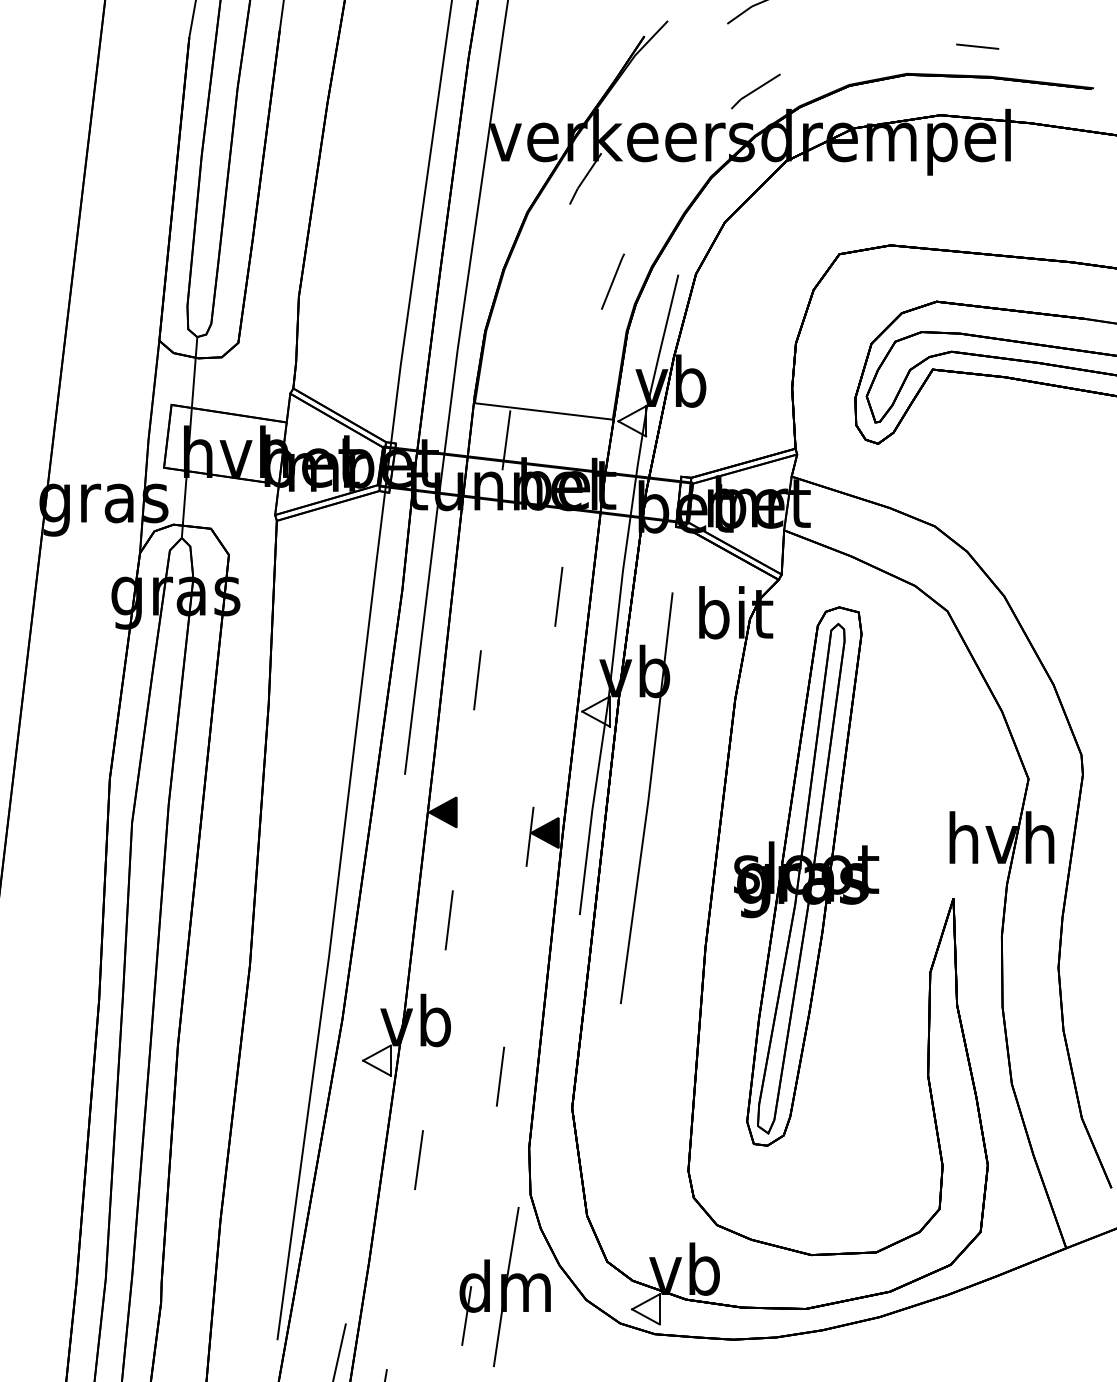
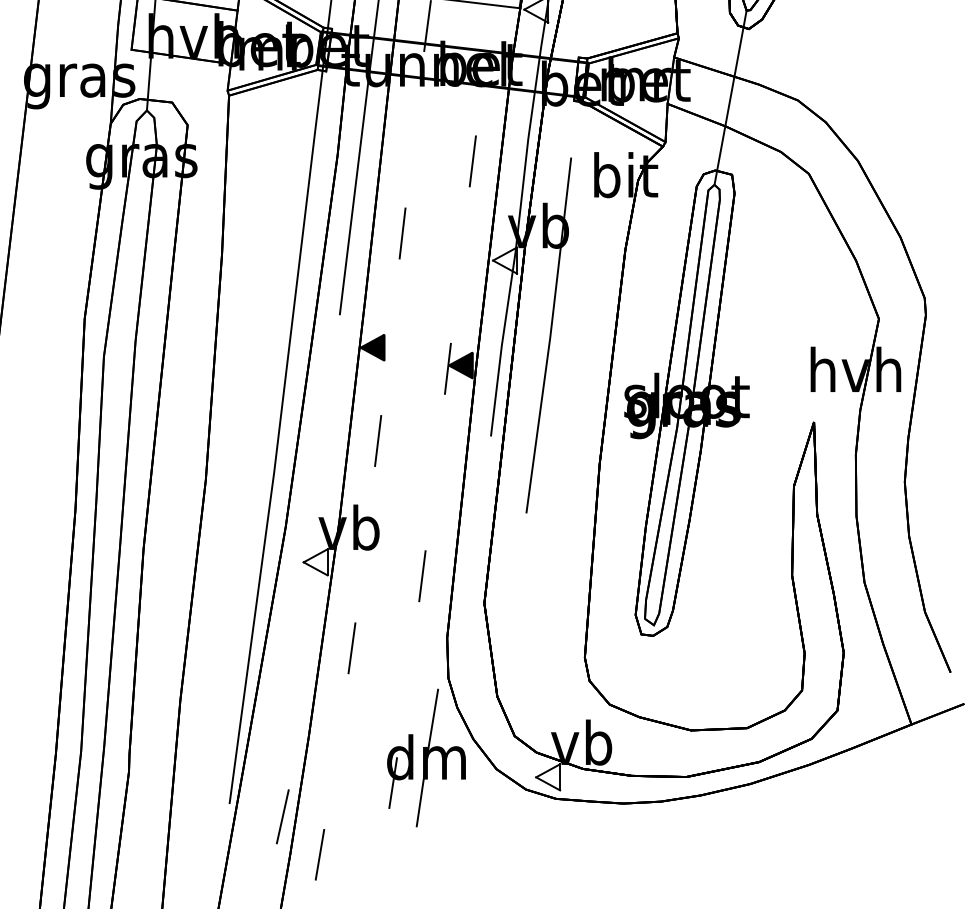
line: (856, 523) -> (730, 97), added

